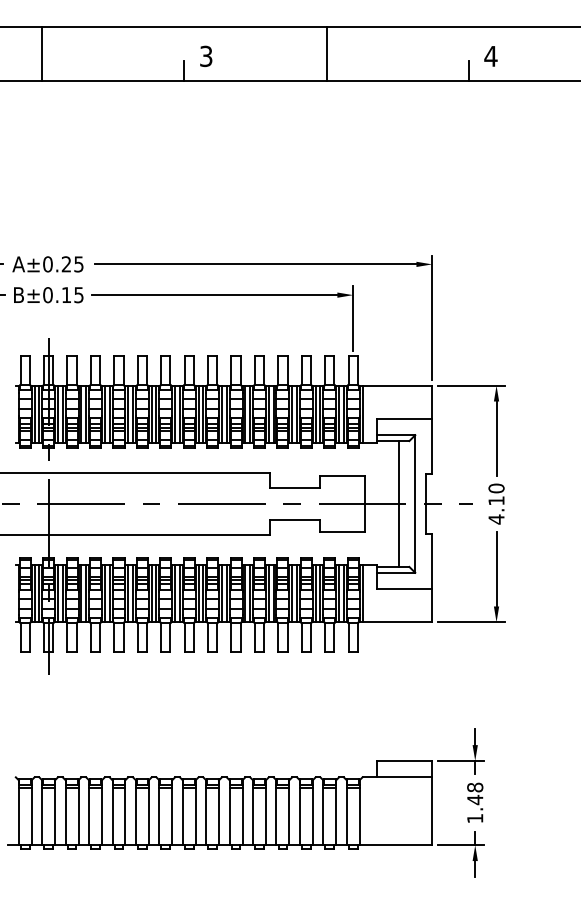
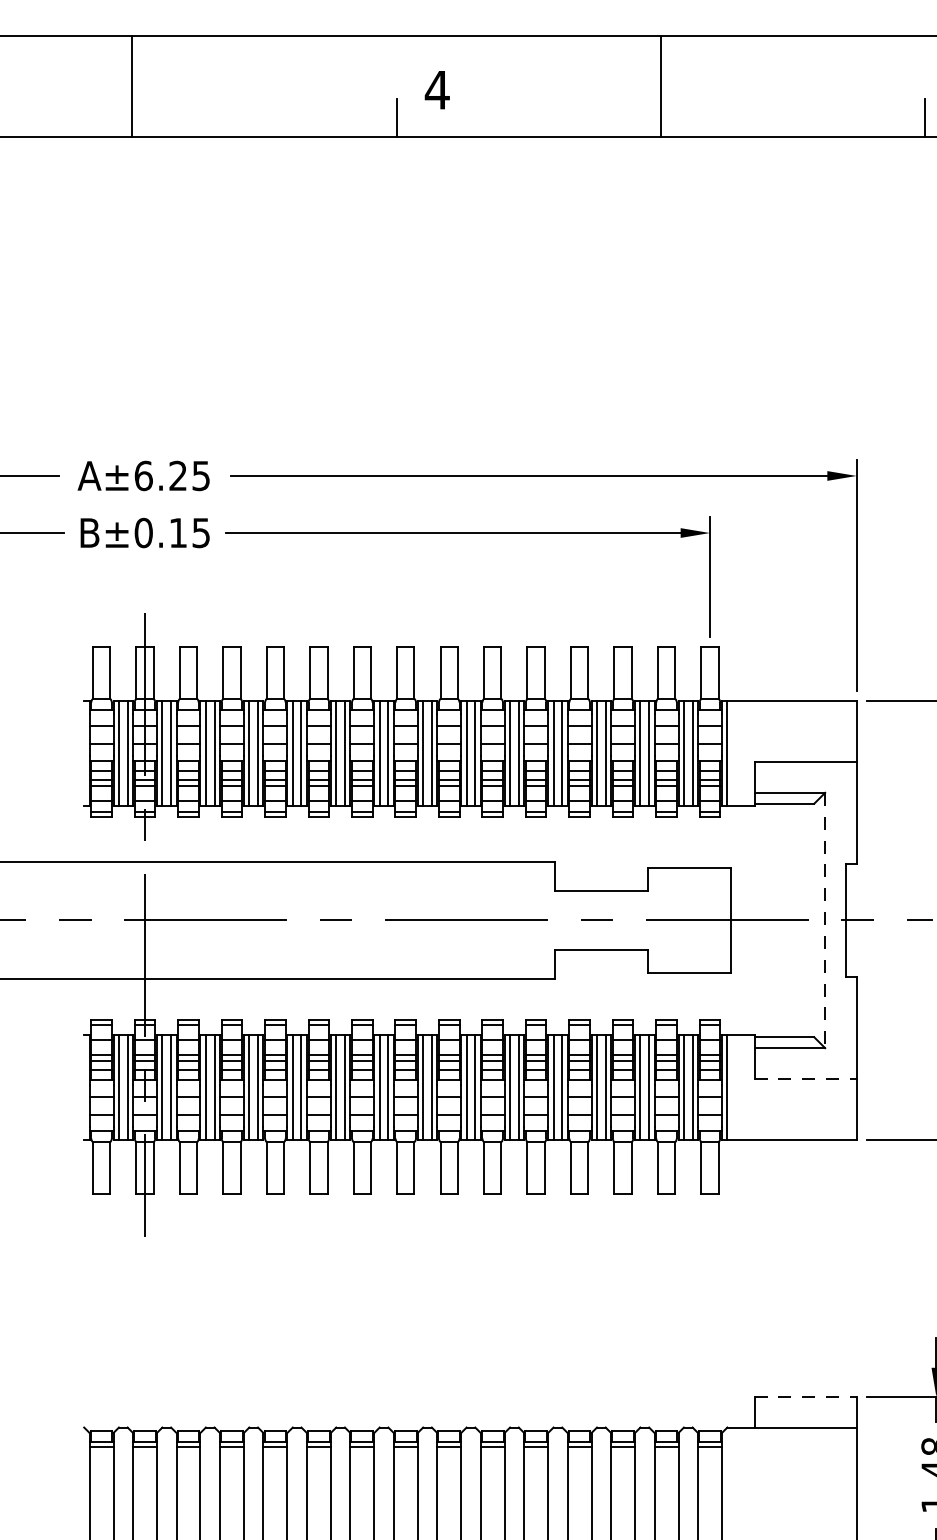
text: (205, 56) -> (435, 90), 3 -> 4
text: (47, 264) -> (142, 476), A±0.25 -> A±6.25
line: (398, 503) -> (794, 919), removed
line: (415, 504) -> (825, 921), solid -> dashed
line: (404, 589) -> (805, 1079), solid -> dashed
line: (404, 760) -> (805, 1396), solid -> dashed

